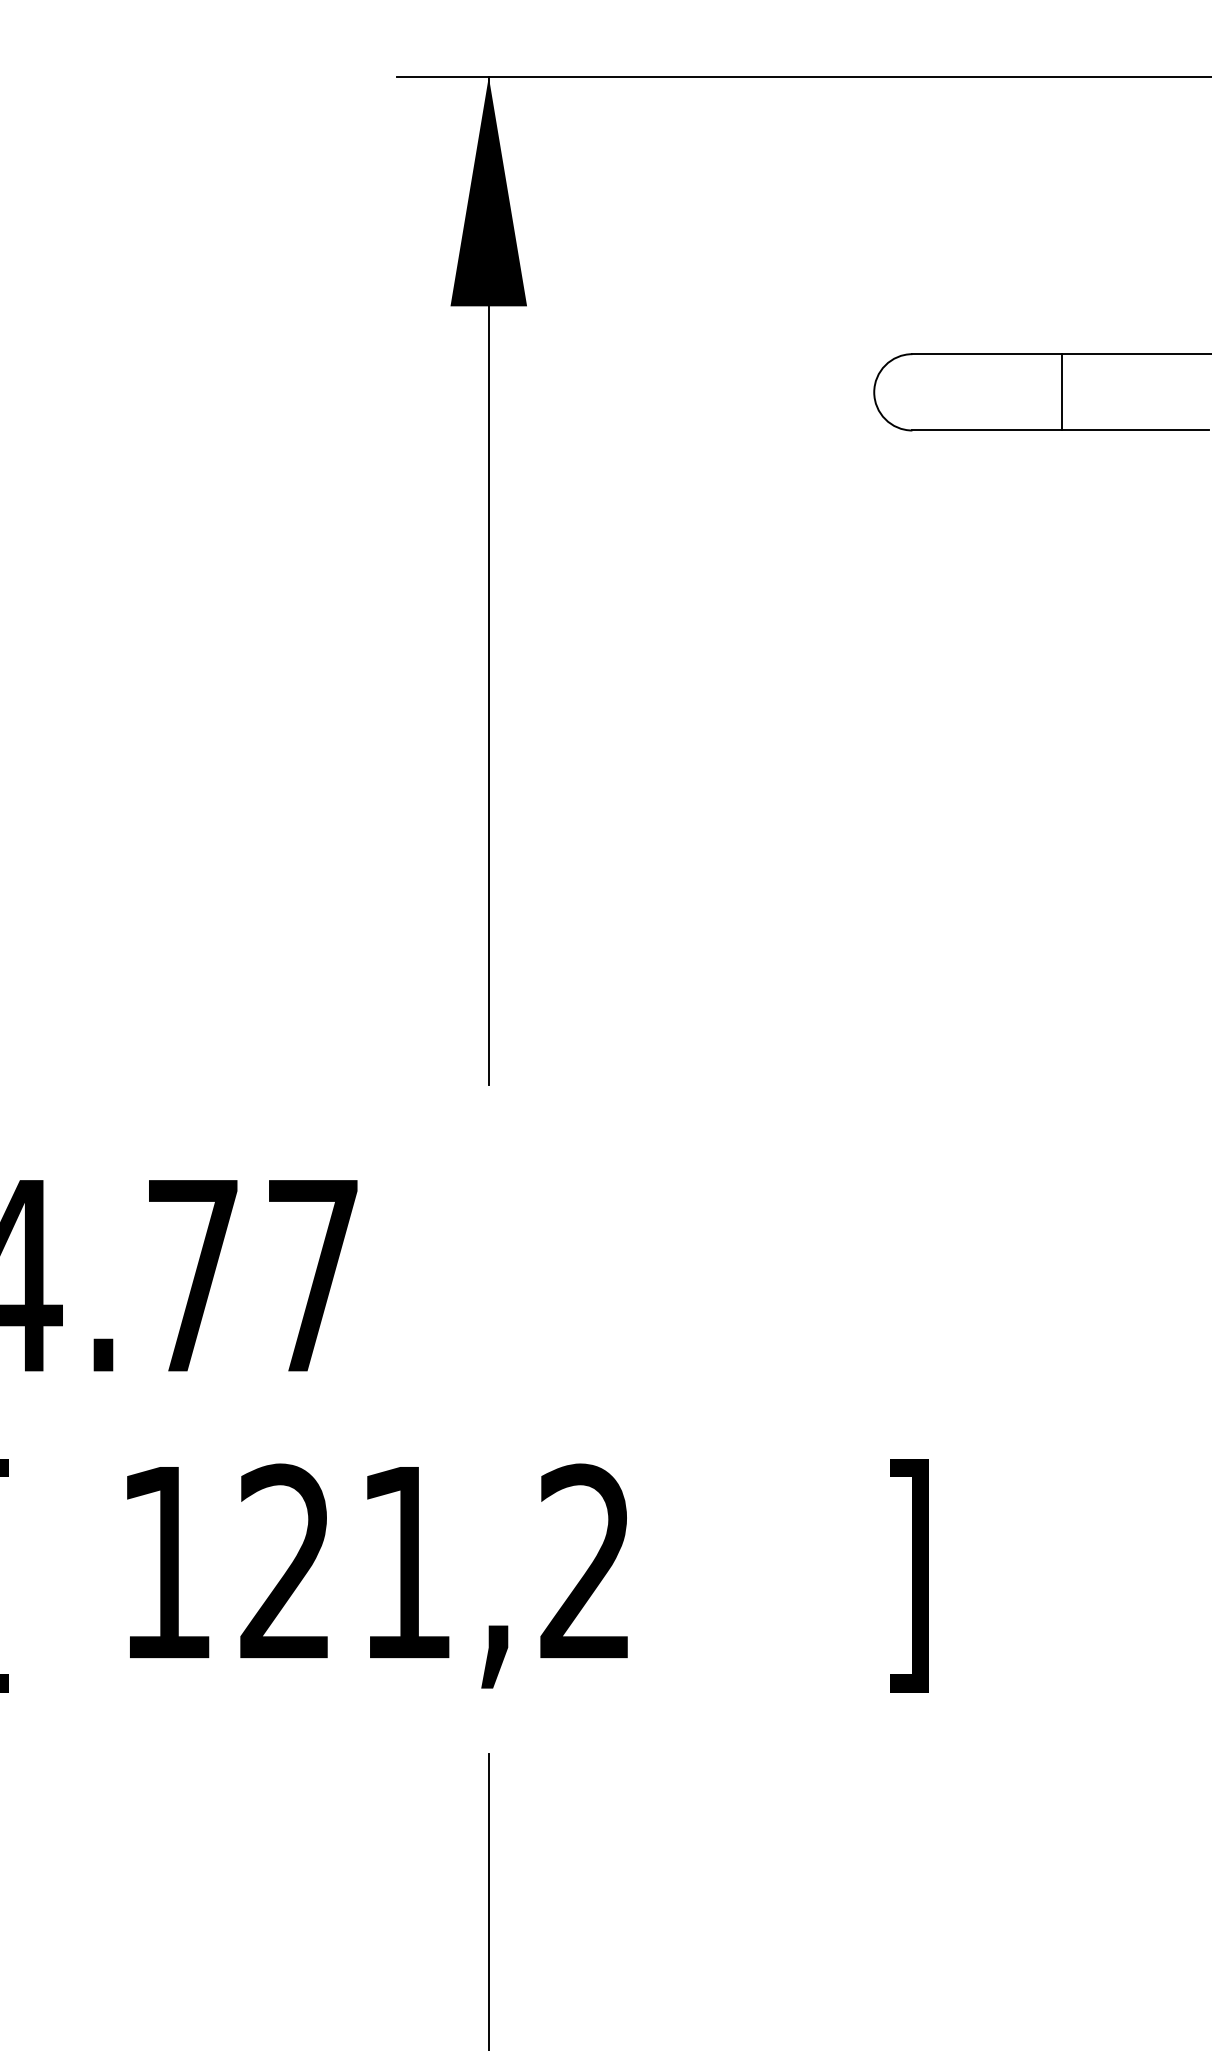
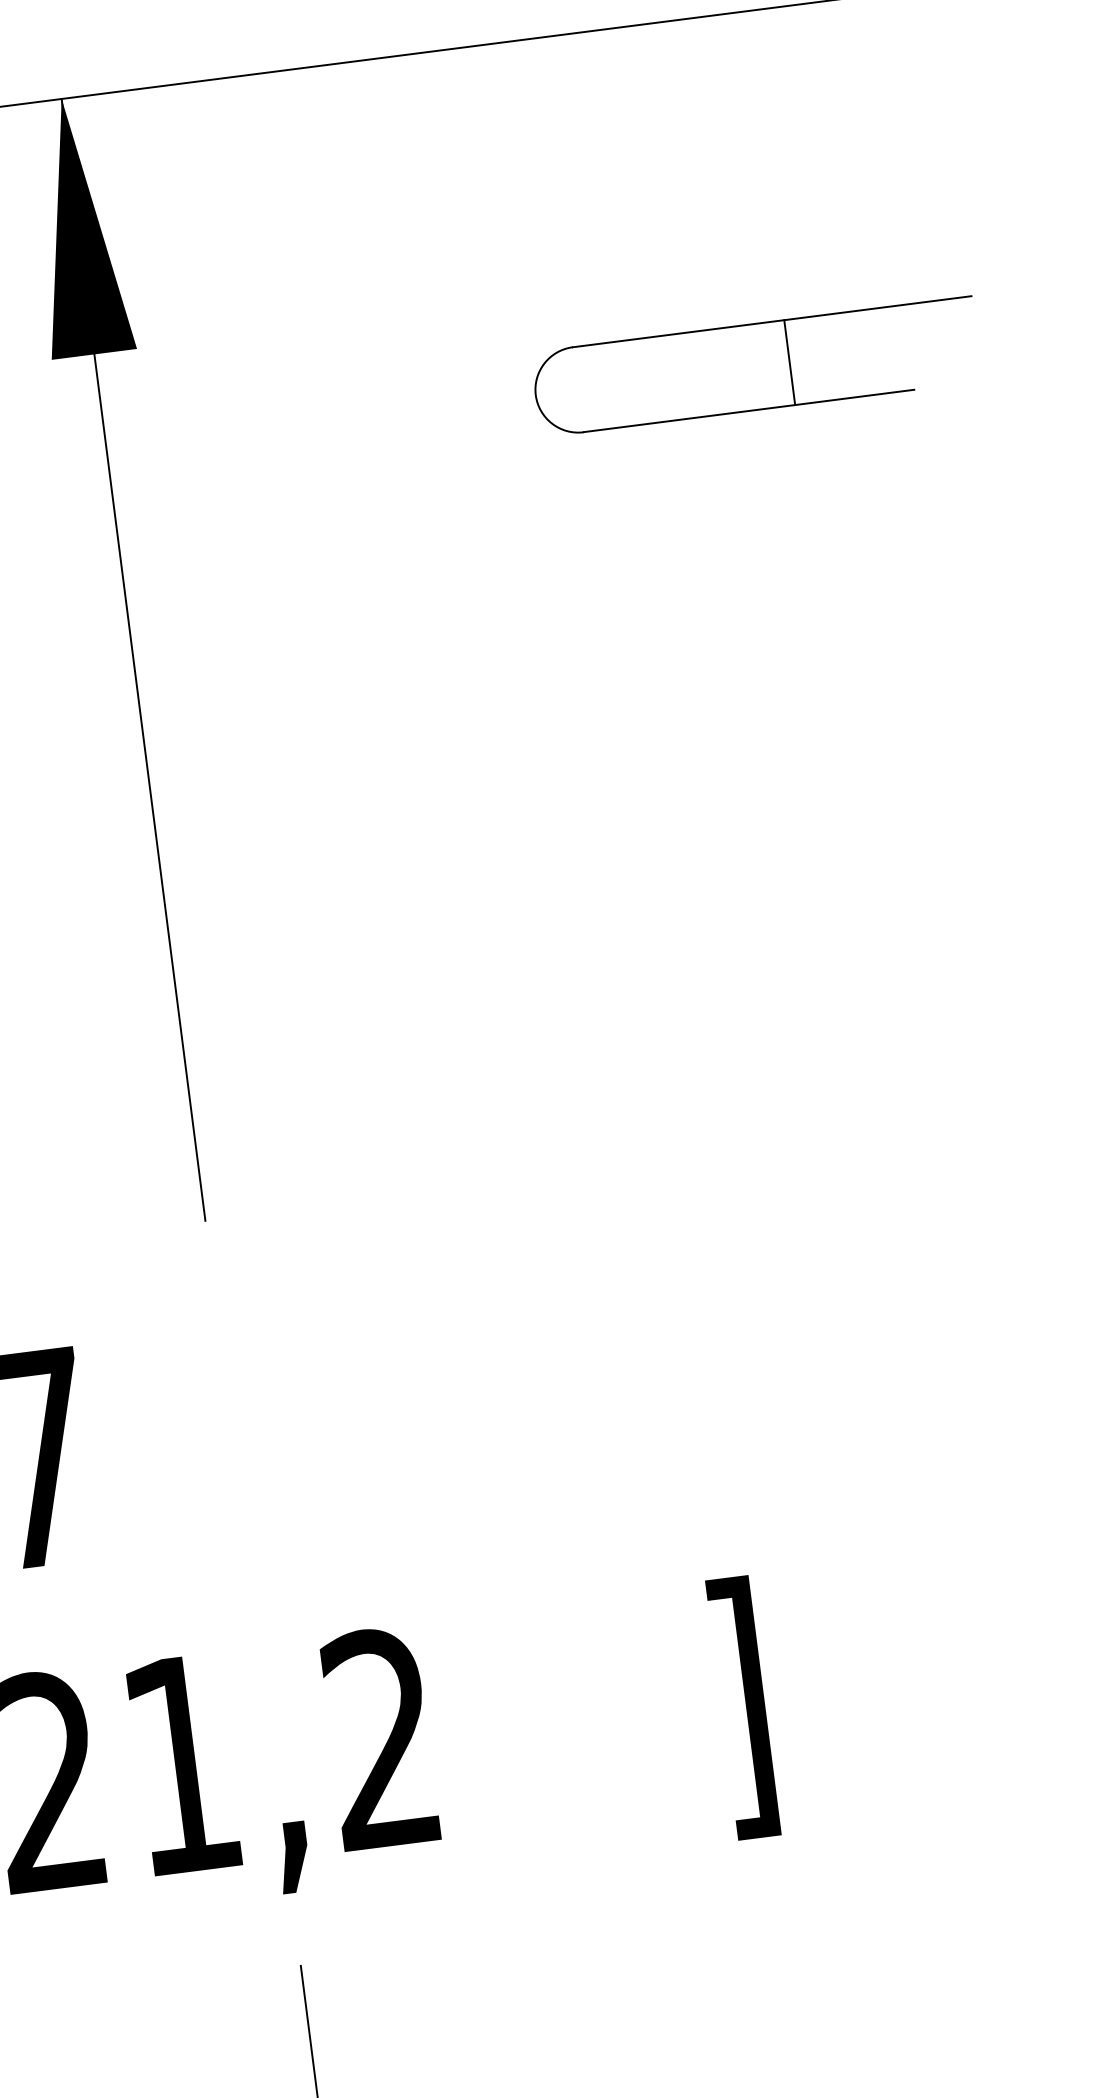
line: (1062, 392) -> (789, 362), moved

